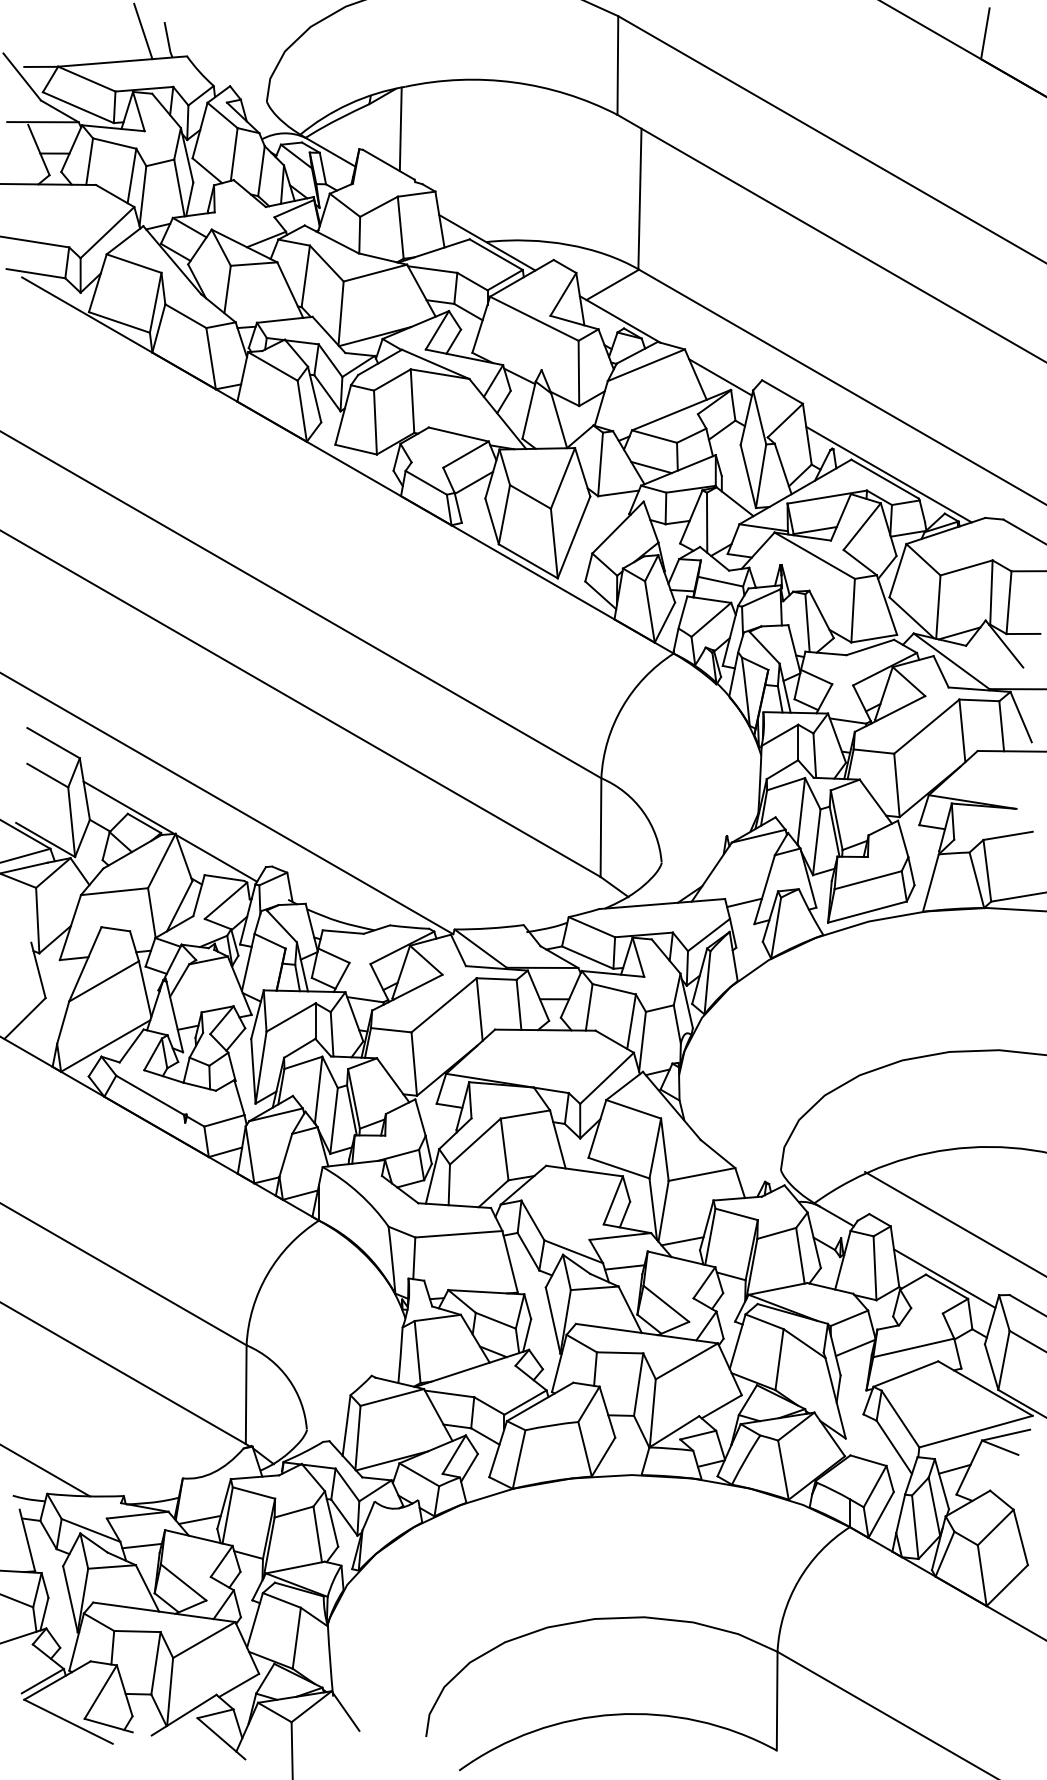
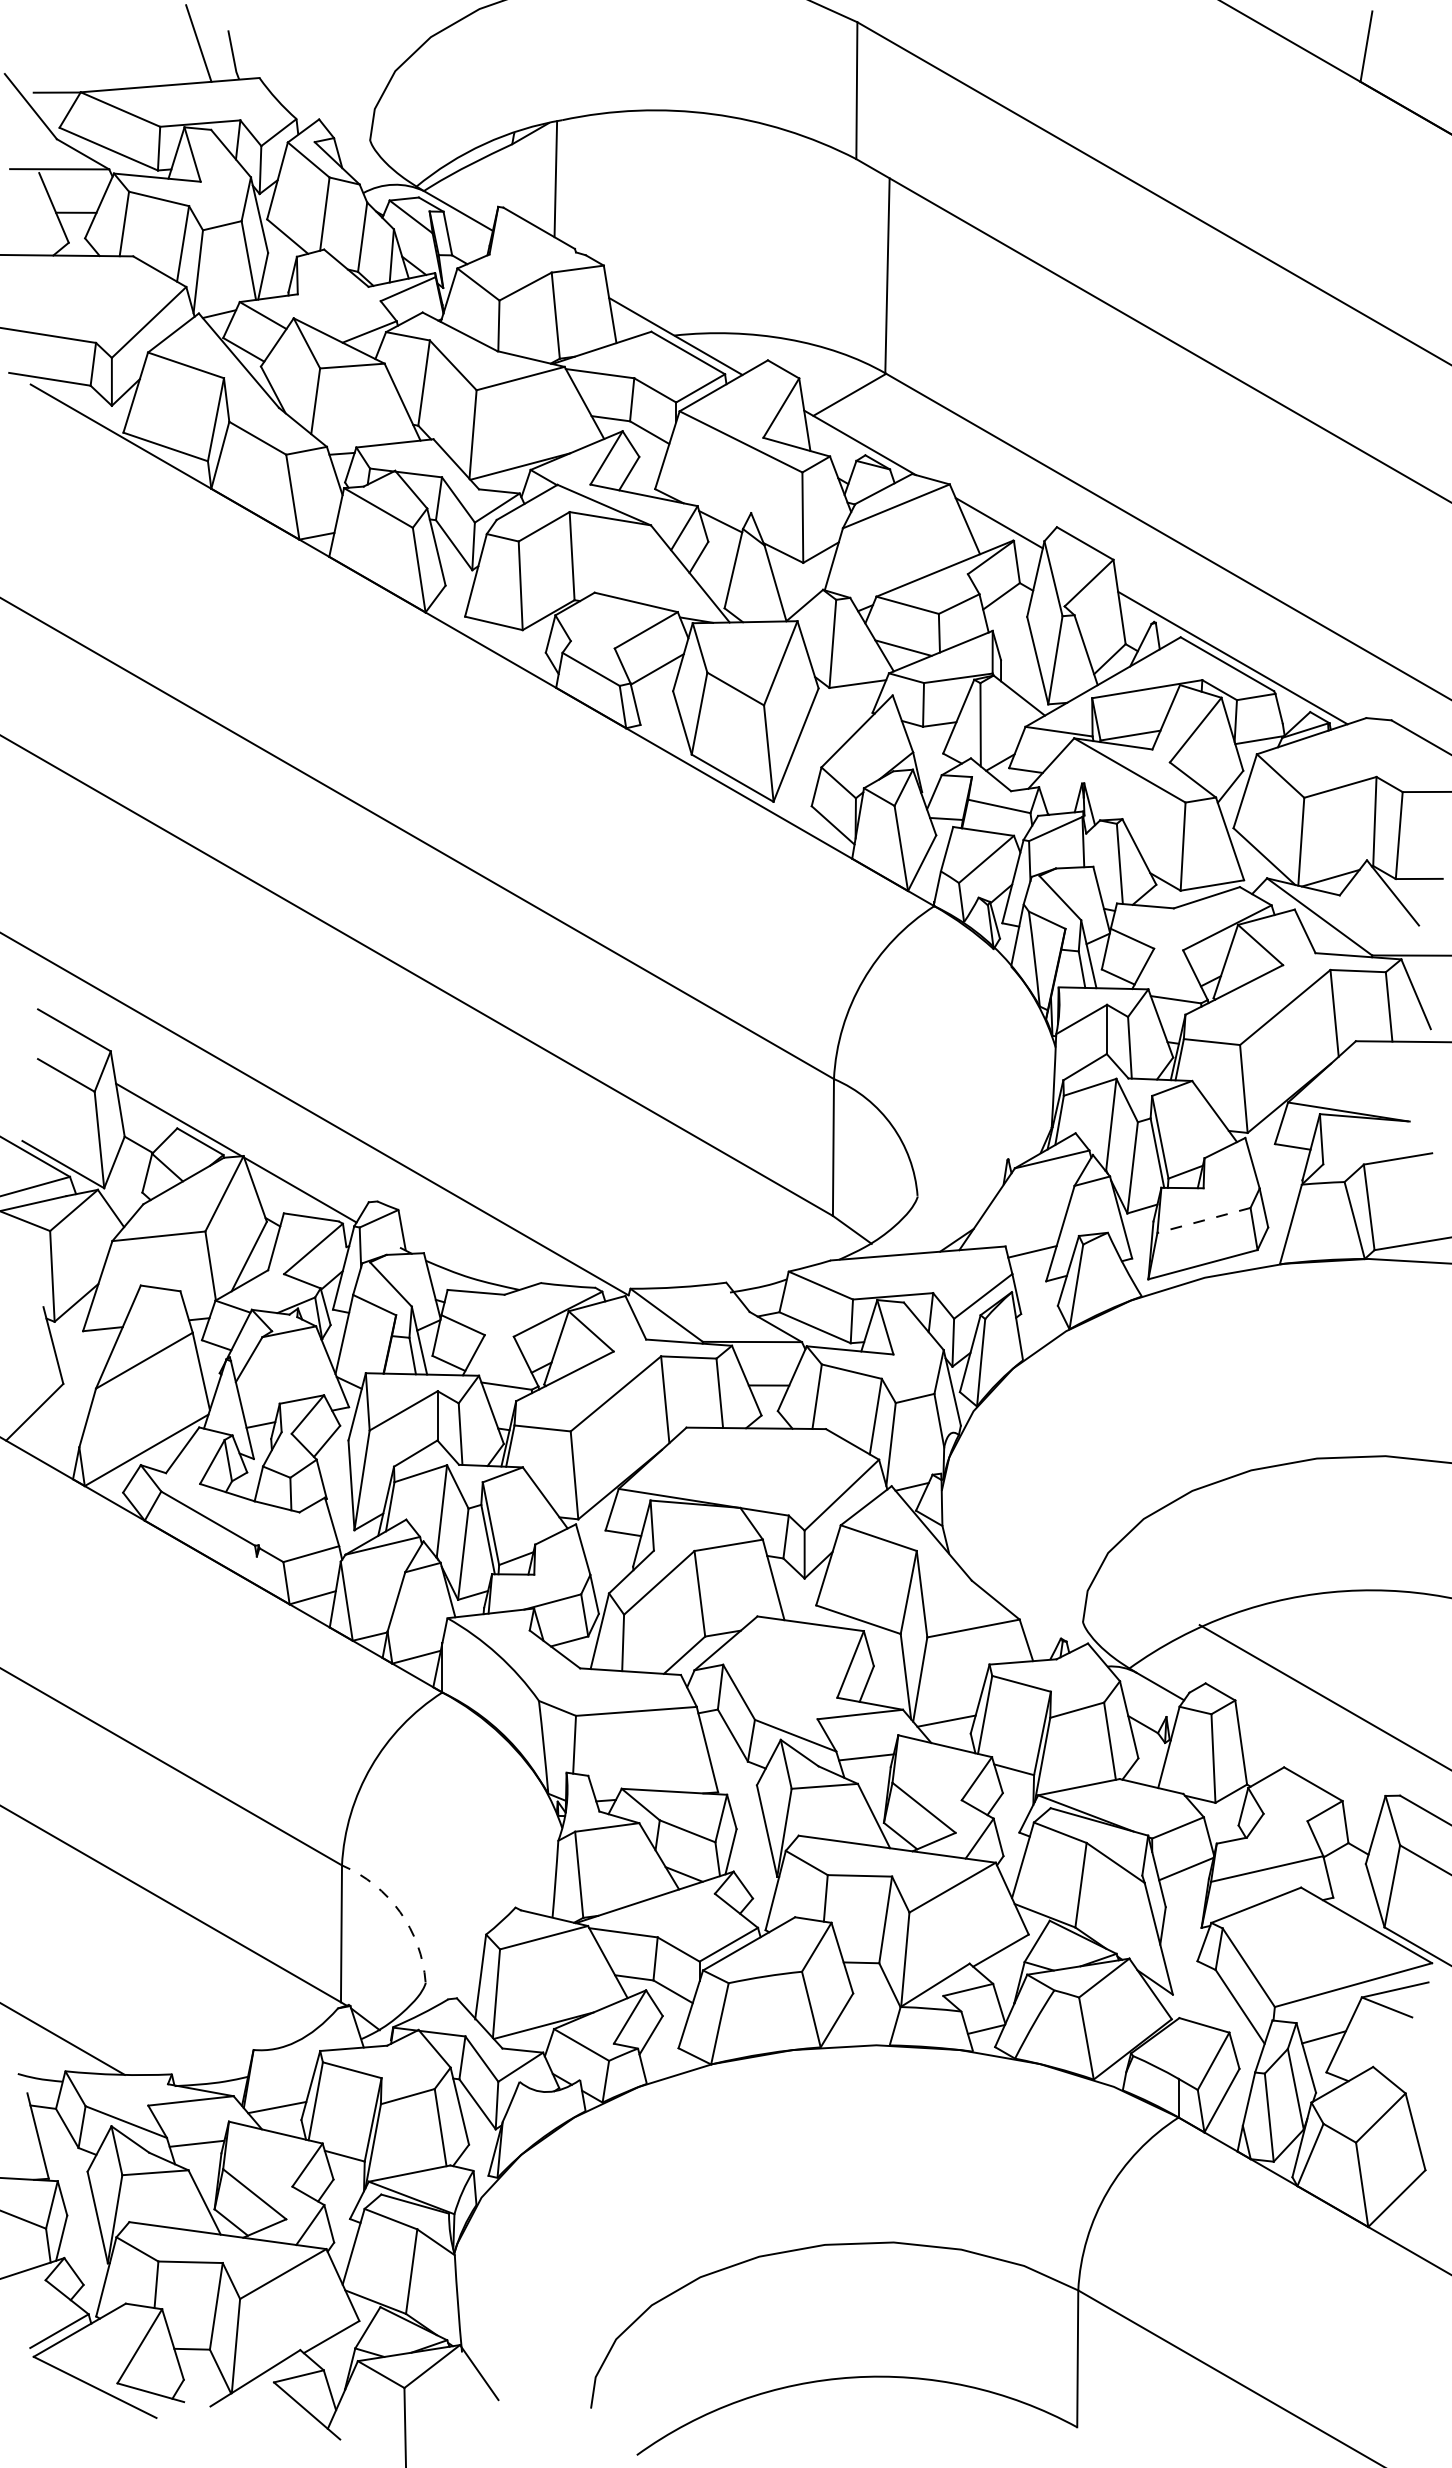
line: (868, 880) -> (1204, 1220), solid -> dashed
line: (944, 1278) -> (1309, 1772), removed
arc: (288, 1379) -> (400, 1912), solid -> dashed

